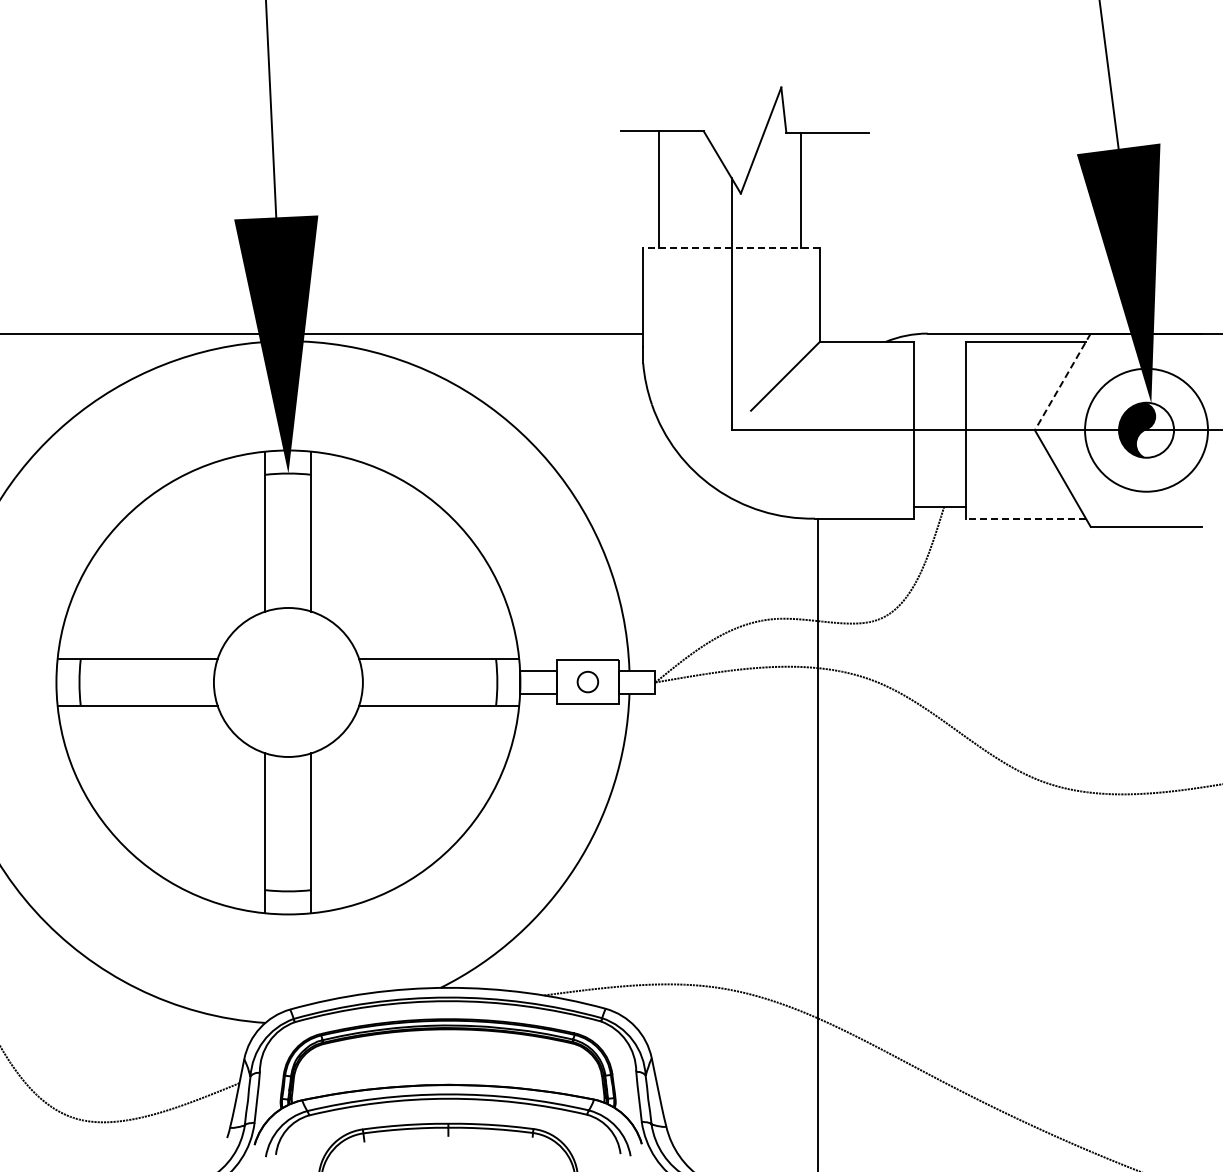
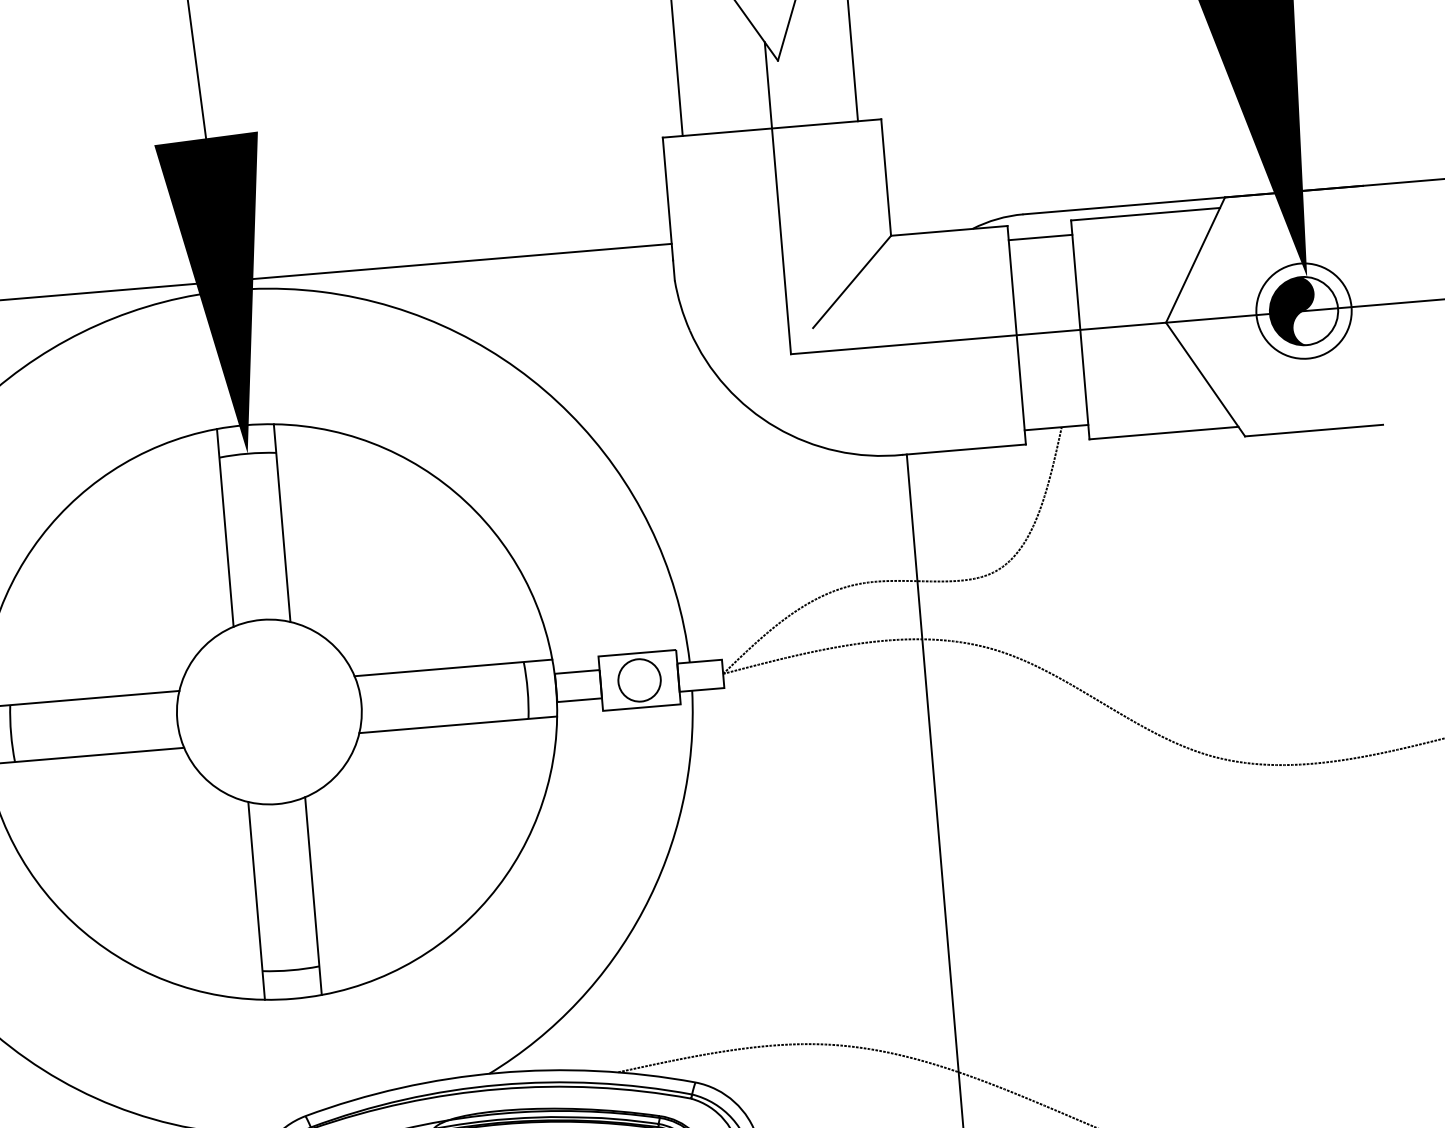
line: (731, 247) -> (771, 128), dashed -> solid
line: (939, 353) -> (1040, 237), added
line: (1062, 381) -> (1195, 259), dashed -> solid
circle: (1146, 429) -> (1303, 310), size x0.62
line: (1025, 518) -> (1163, 432), dashed -> solid
circle: (587, 681) -> (639, 679), size x1.67

